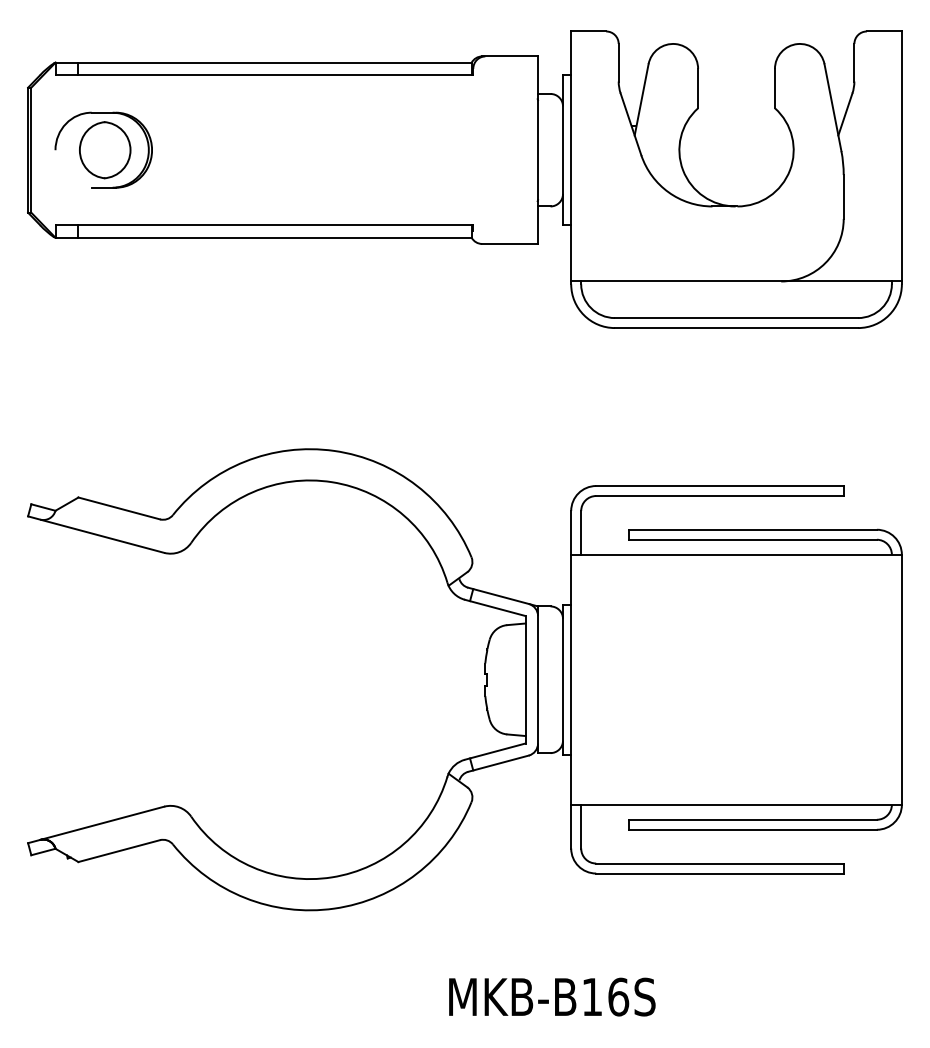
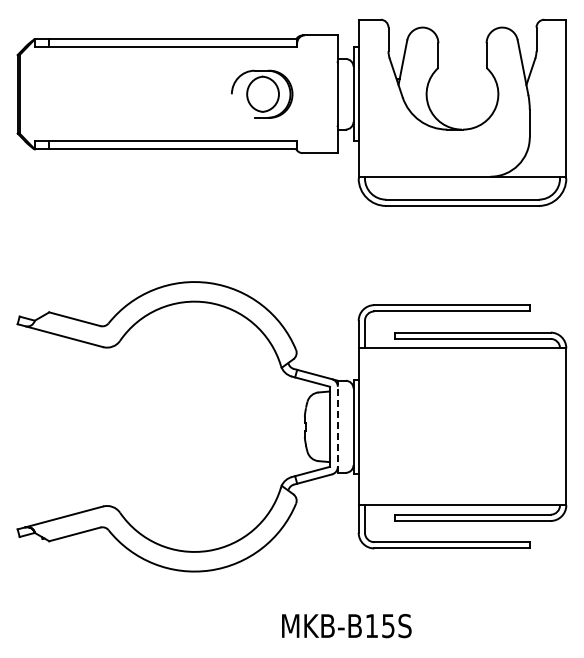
part: (104, 148) -> (262, 93), moved
line: (537, 679) -> (337, 426), solid -> dashed
text: (618, 997) -> (388, 626), MKB-B16S -> MKB-B15S

